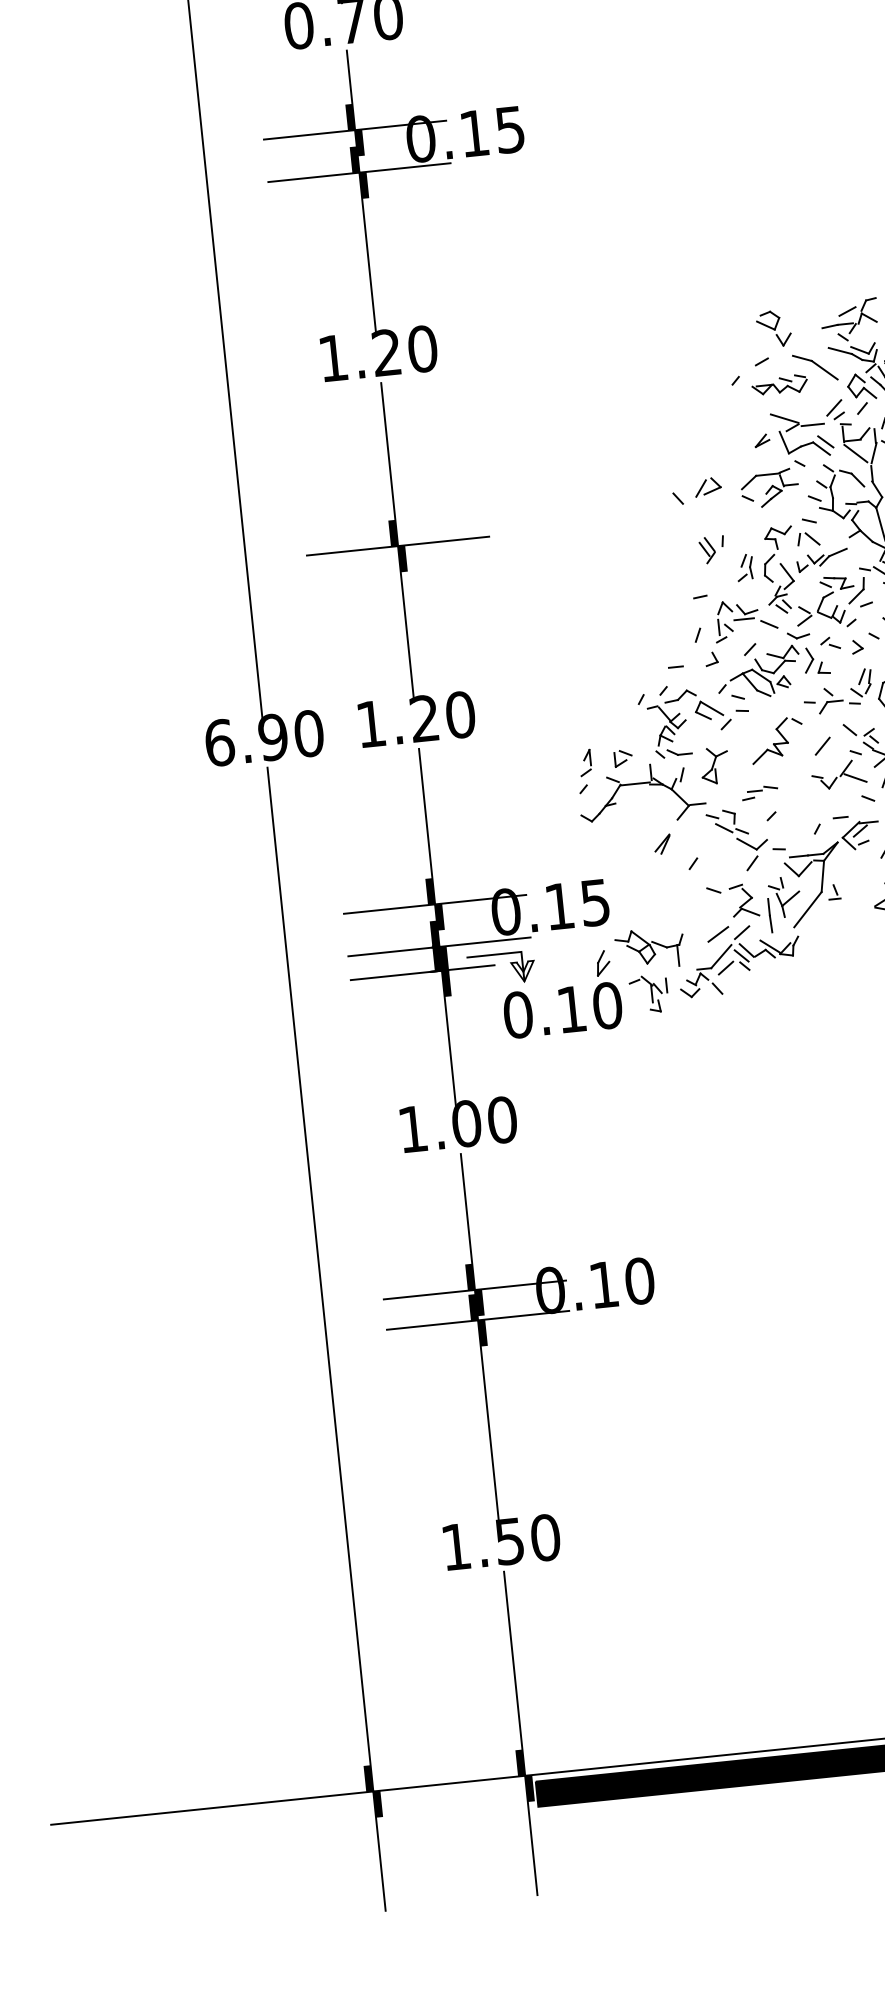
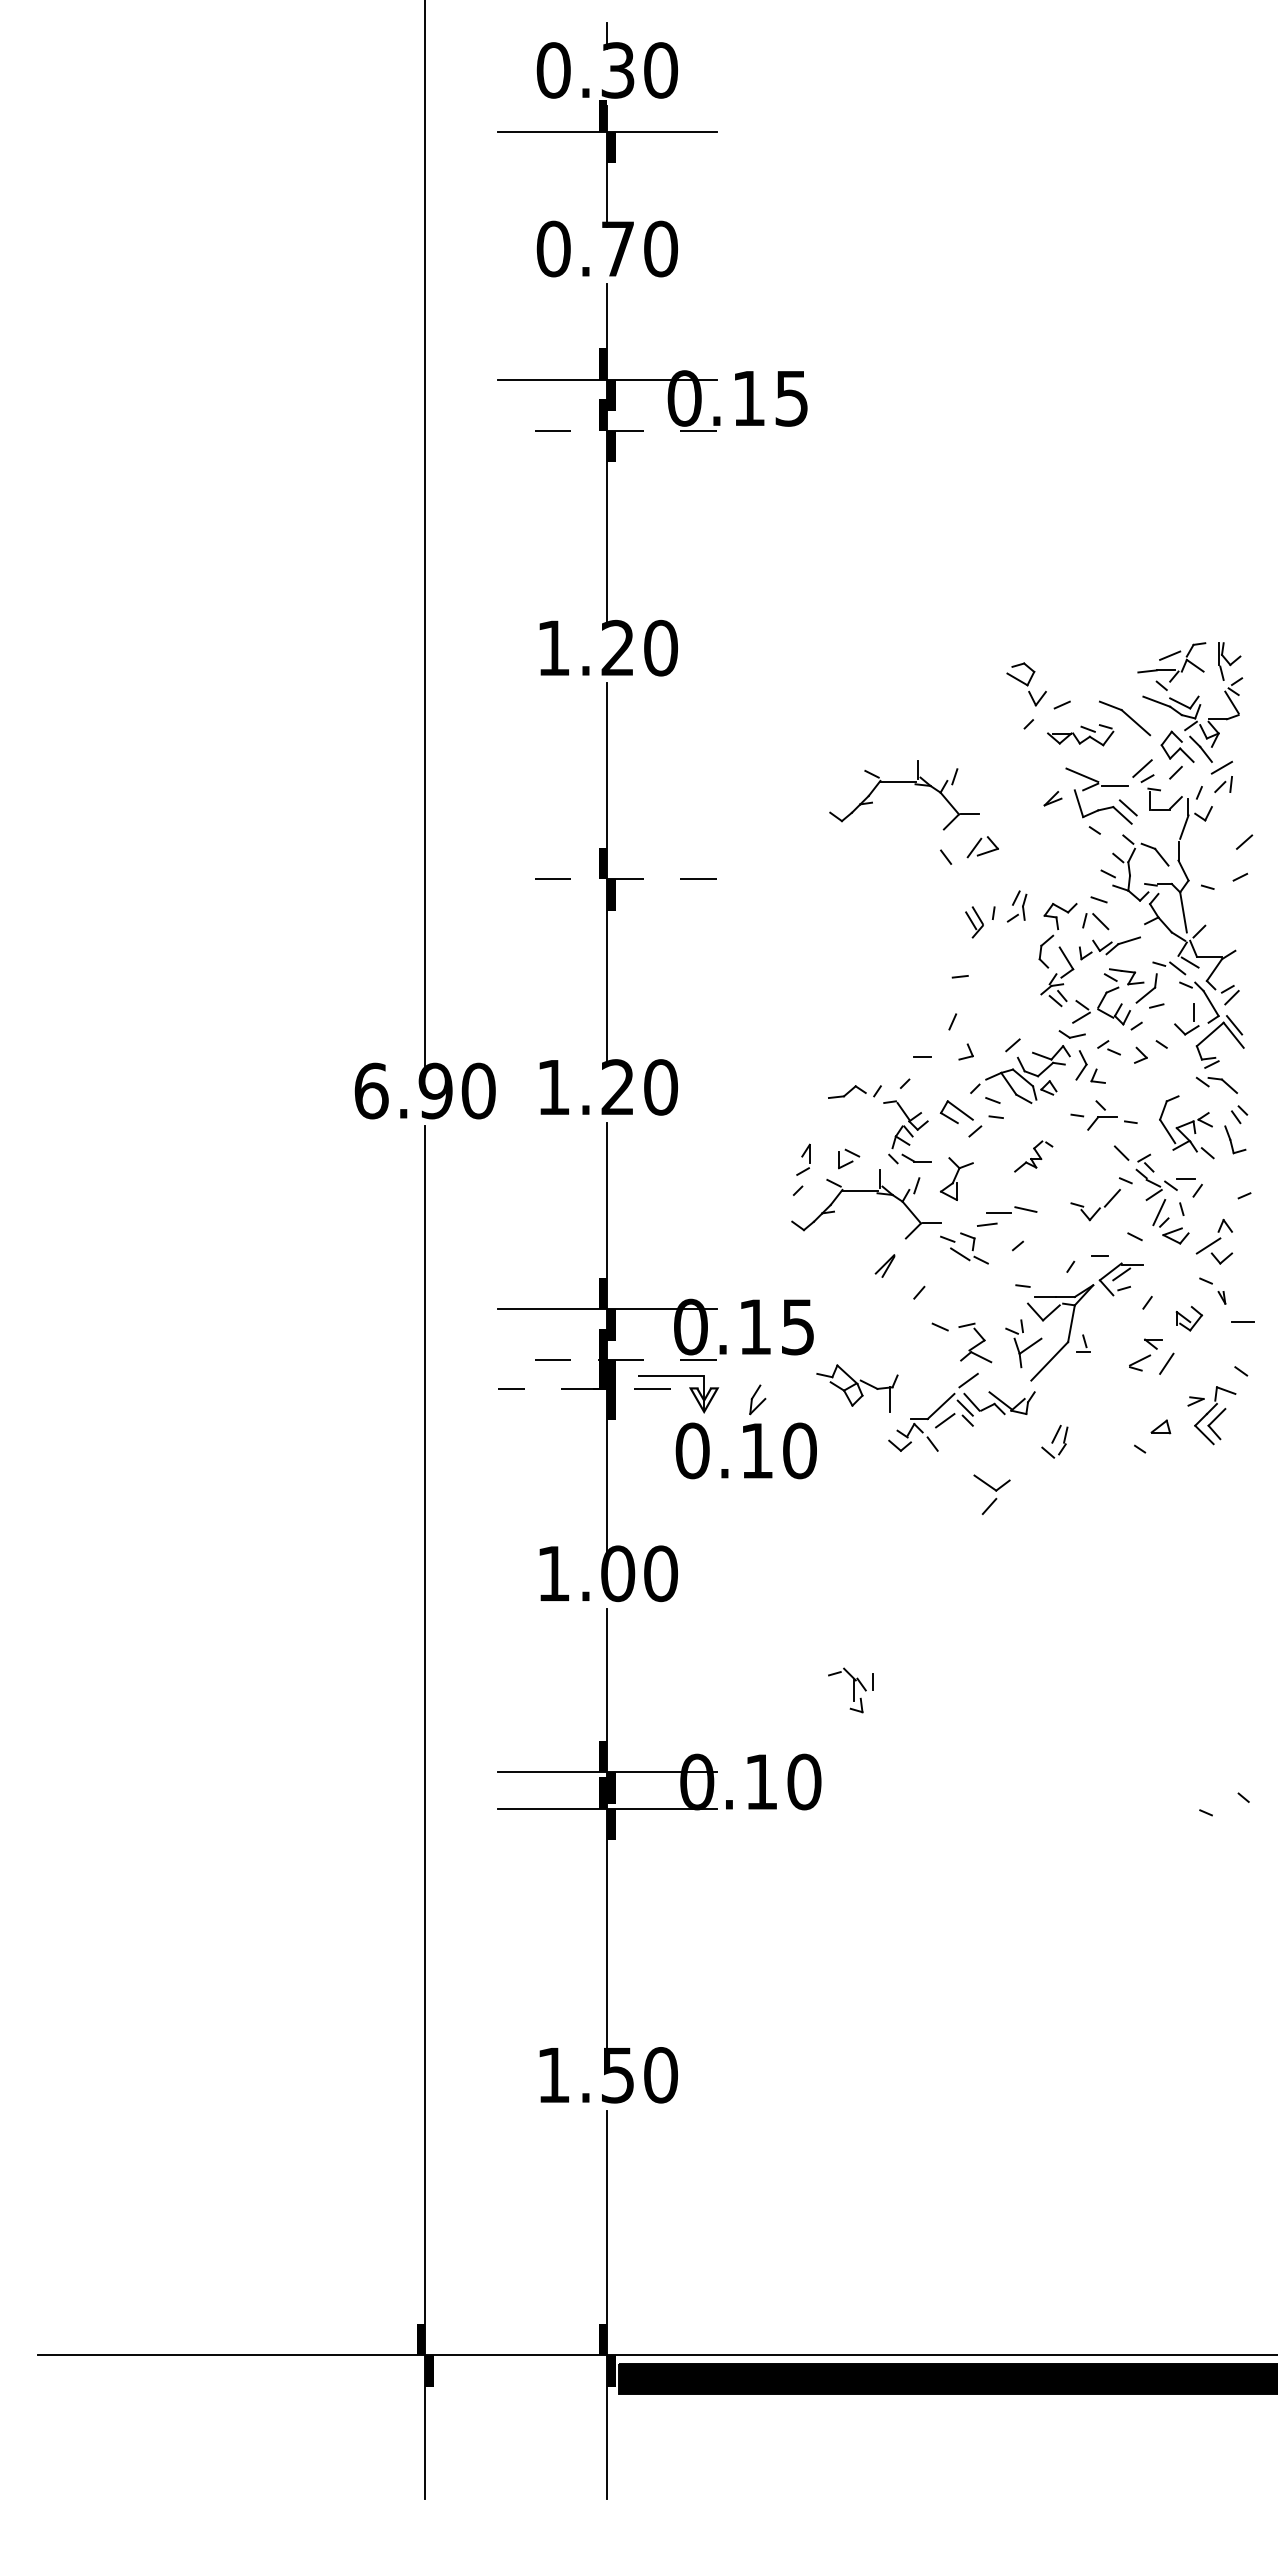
line: (358, 172) -> (606, 430), solid -> dashed
part: (773, 329) -> (1026, 684), moved
part: (637, 440) -> (904, 782), added
line: (855, 453) -> (1162, 825), removed
part: (770, 488) -> (1056, 856), removed
line: (397, 546) -> (606, 879), solid -> dashed
part: (744, 567) -> (1016, 906), moved
part: (745, 619) -> (1011, 1008), removed
part: (860, 682) -> (1054, 1441), moved
part: (680, 695) -> (847, 1091), moved
part: (776, 740) -> (1033, 1156), size x0.6
line: (822, 745) -> (1087, 1168), removed
line: (855, 777) -> (1122, 1210), removed
part: (759, 792) -> (1006, 1216), size x1.4
part: (753, 853) -> (991, 1494), moved
line: (769, 915) -> (1003, 1363), removed
line: (717, 934) -> (939, 1379), removed
line: (438, 947) -> (606, 1360), solid -> dashed
part: (602, 962) -> (757, 1399), moved
line: (421, 972) -> (583, 1388), solid -> dashed
part: (648, 994) -> (850, 1690), moved

